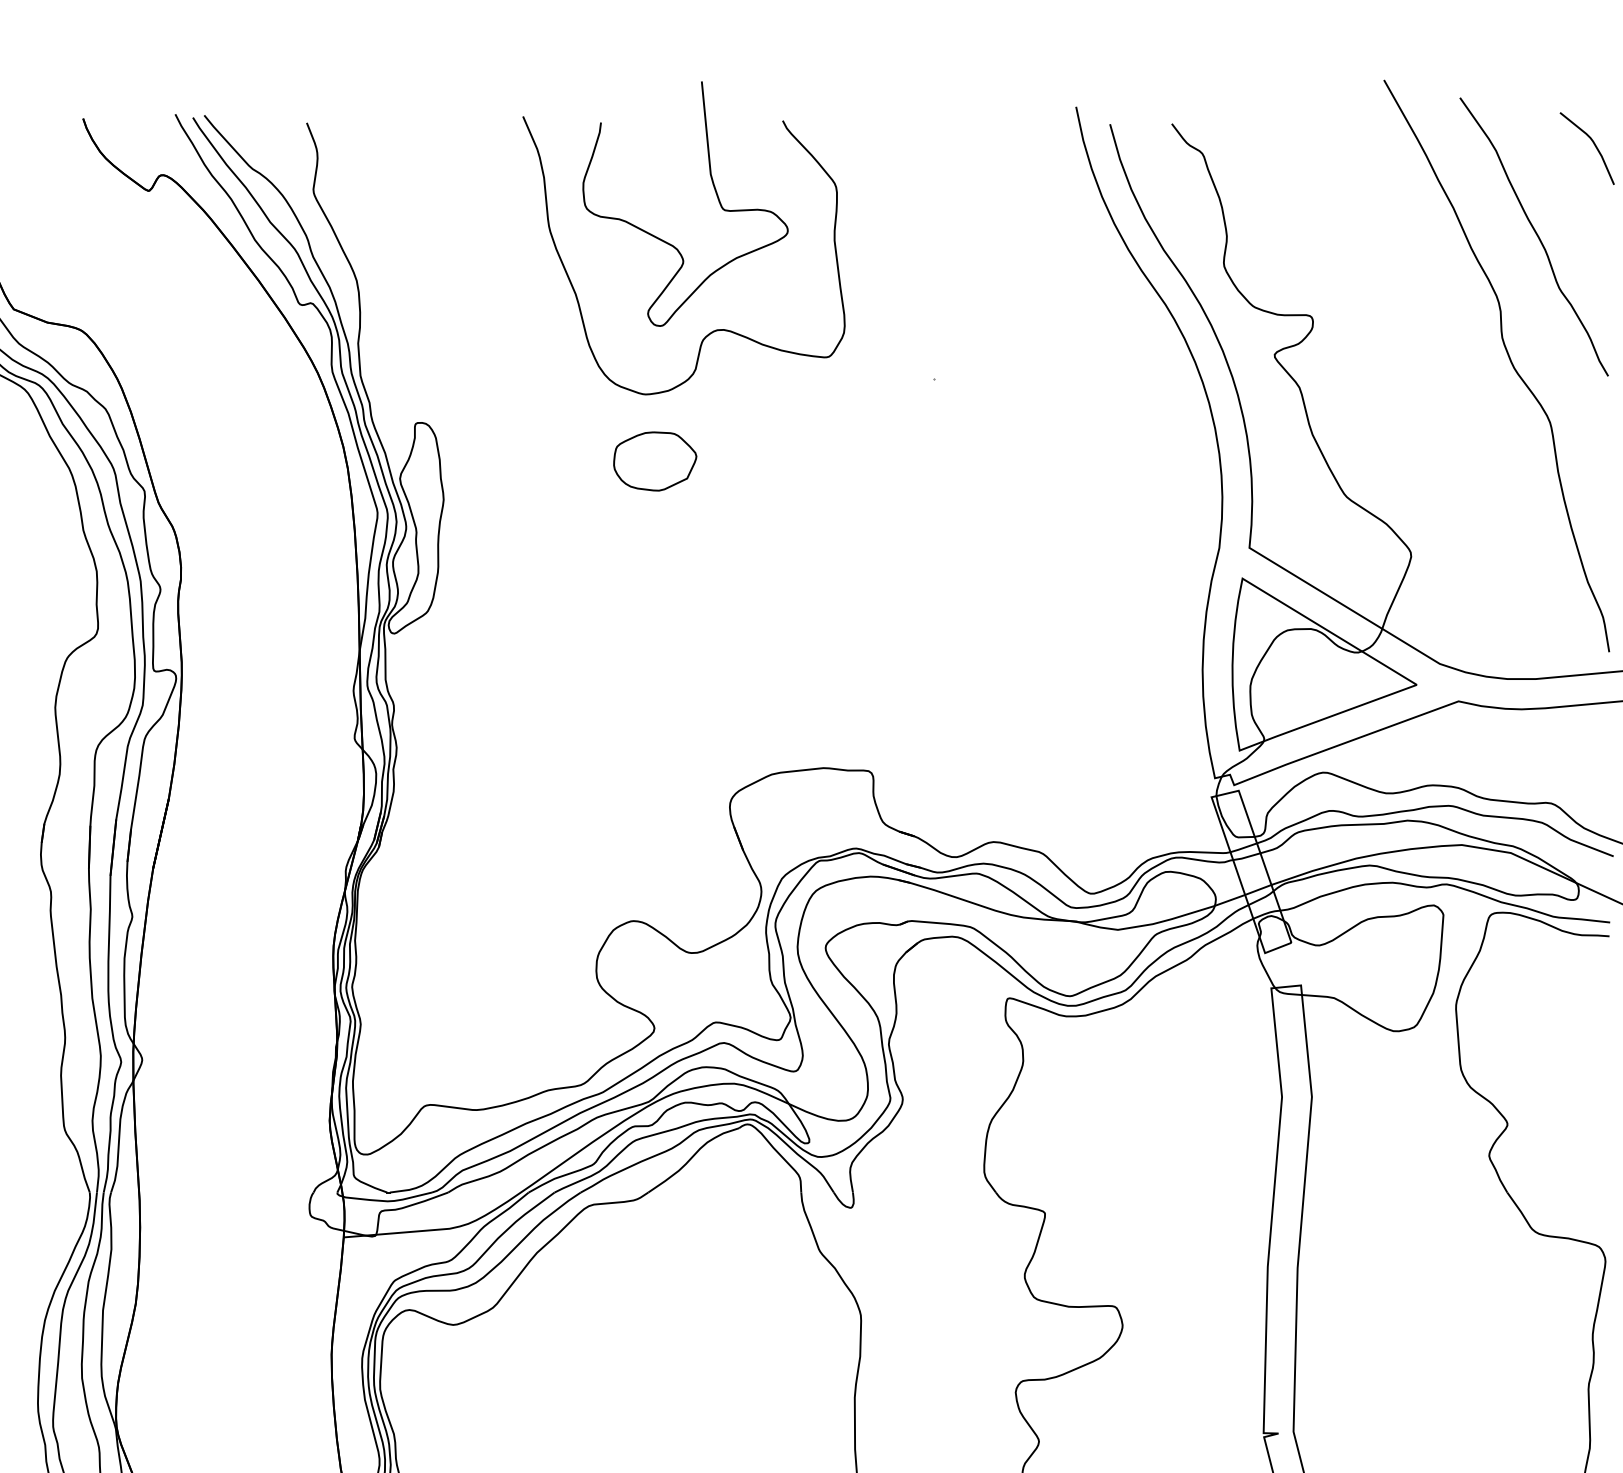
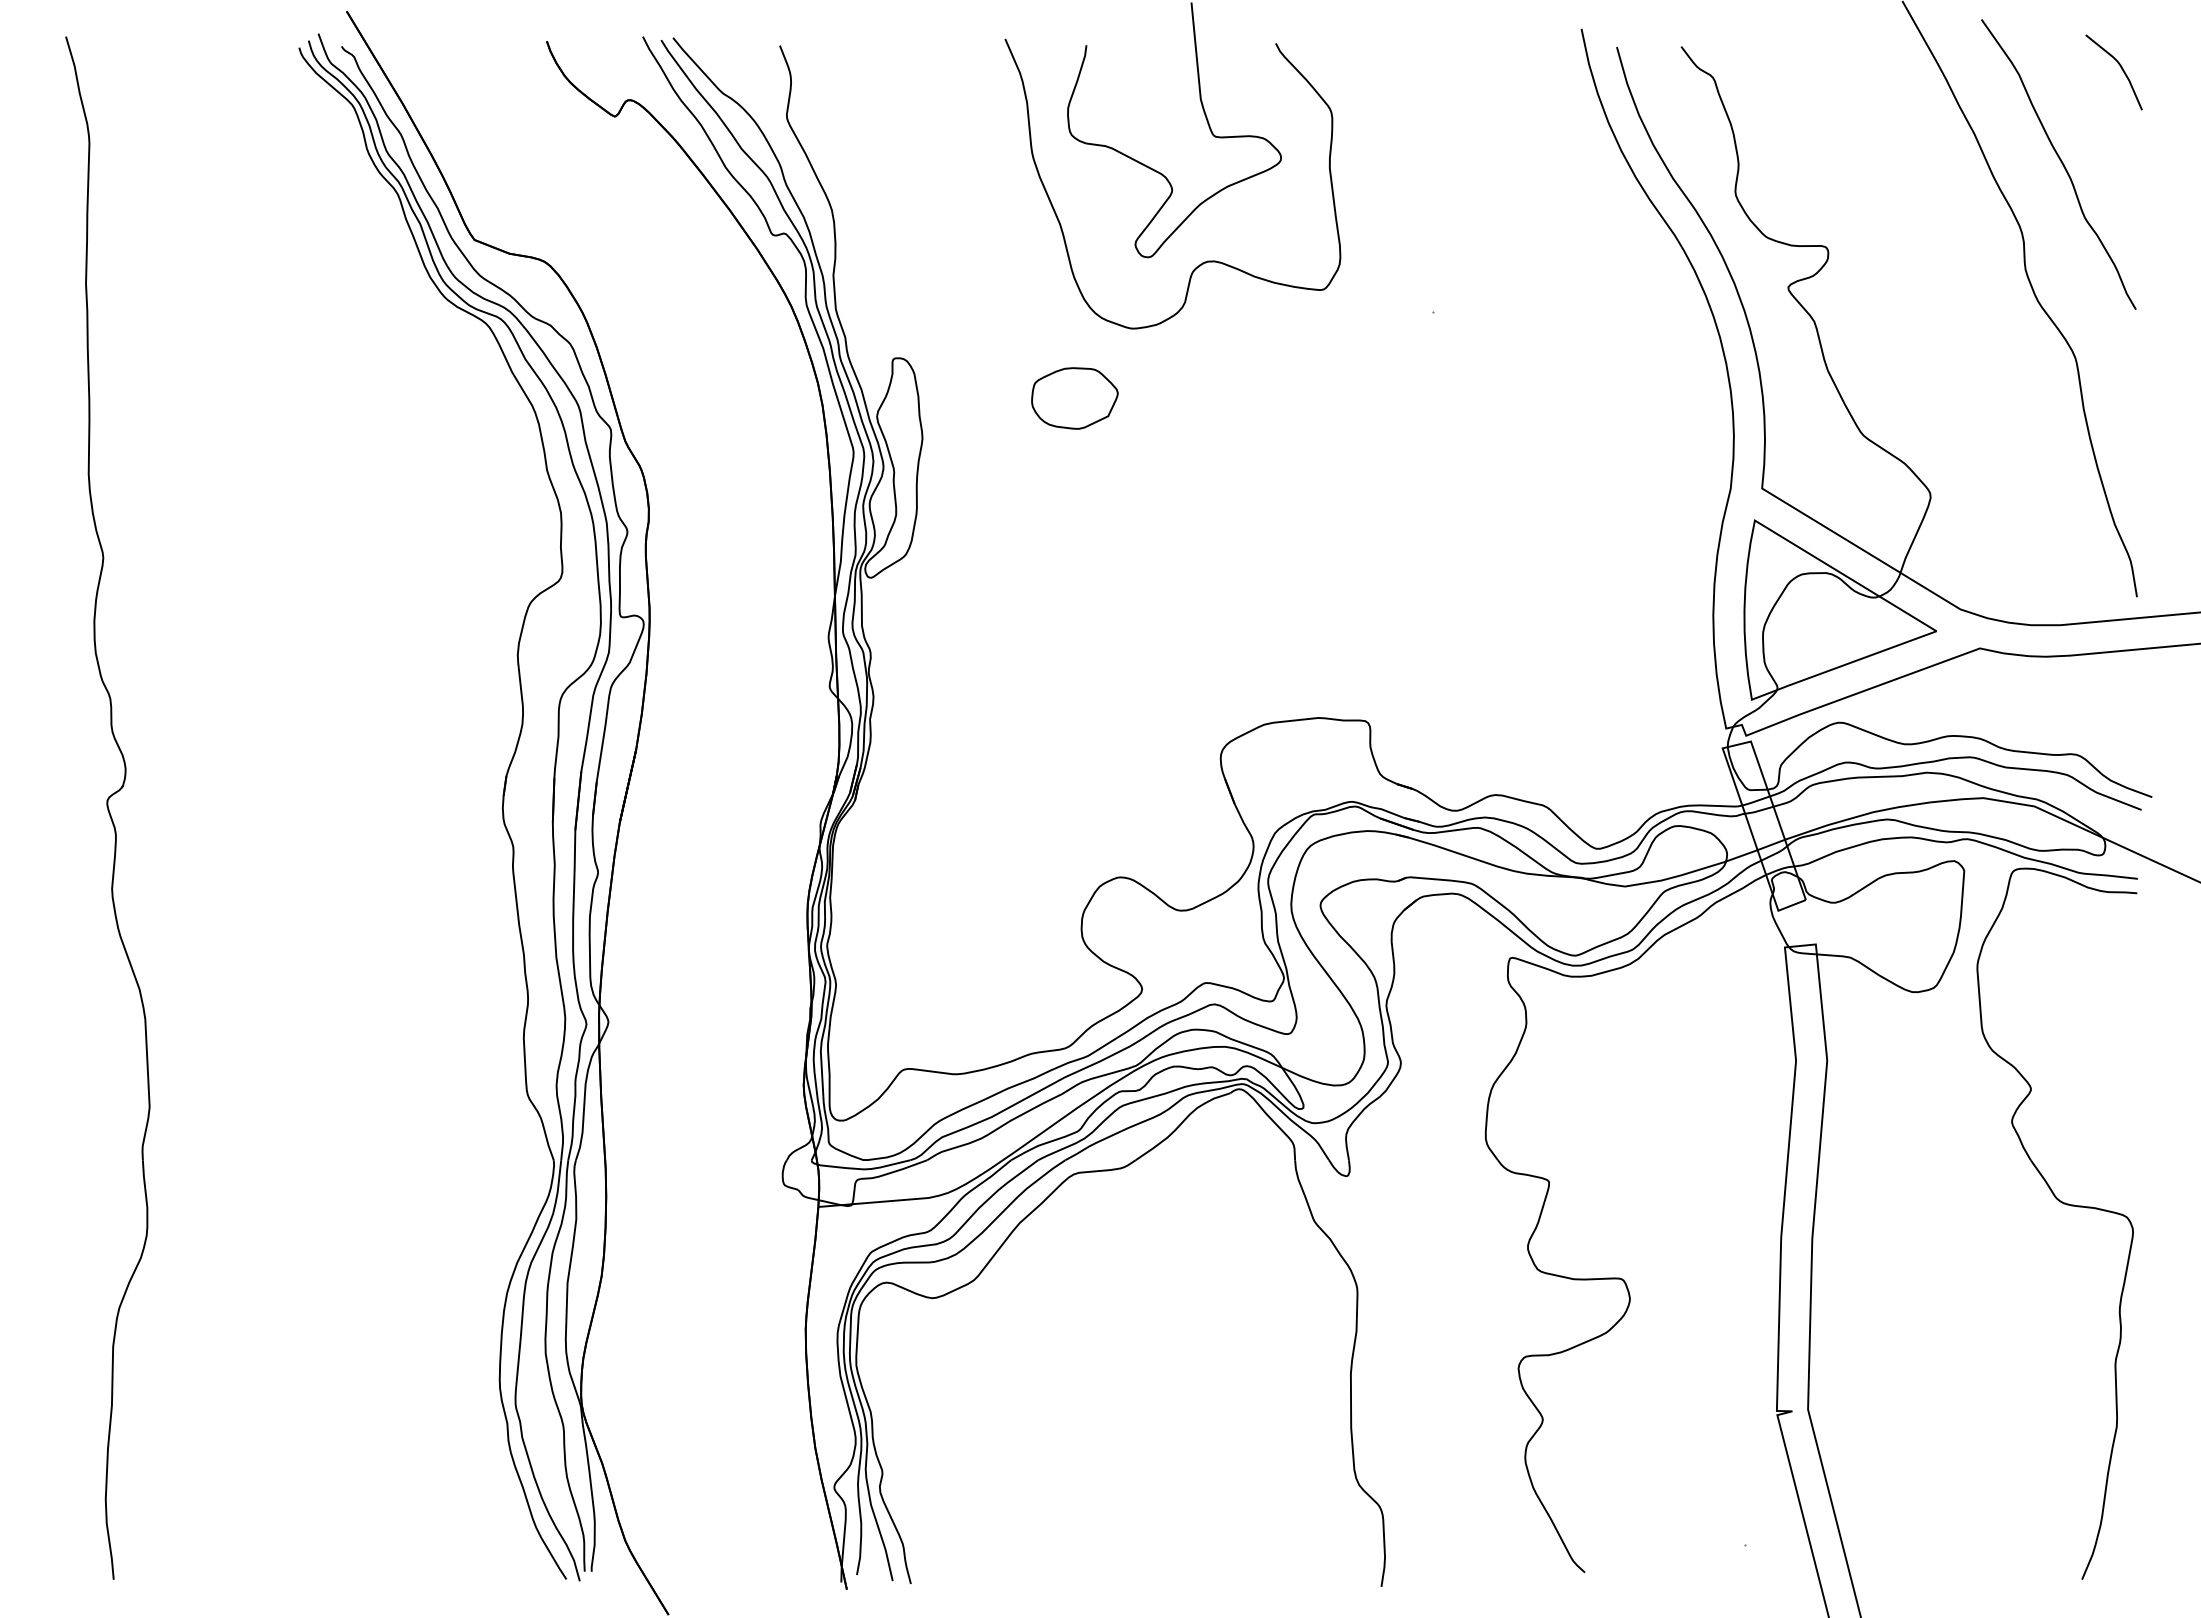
part: (654, 461) -> (1074, 398), moved

